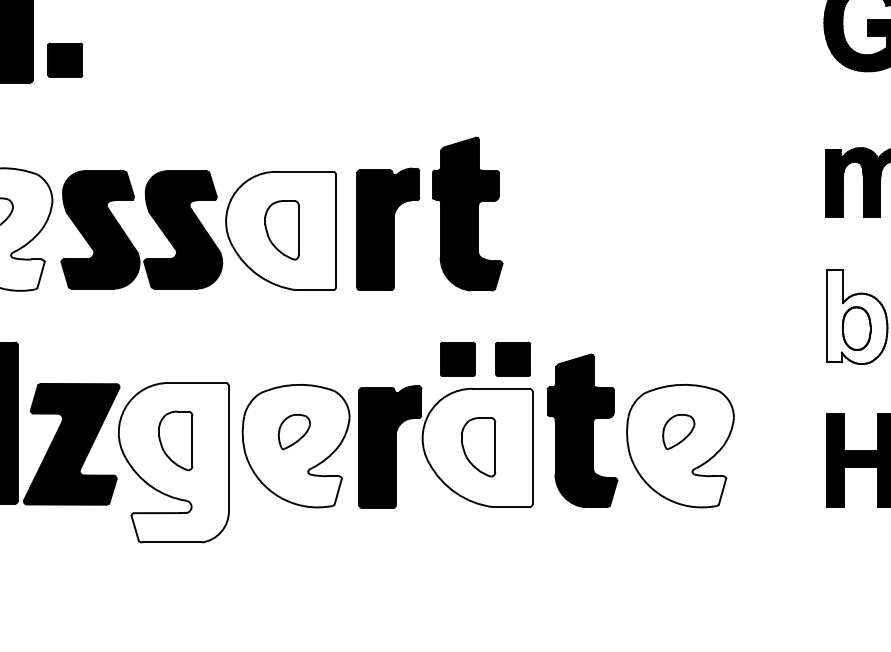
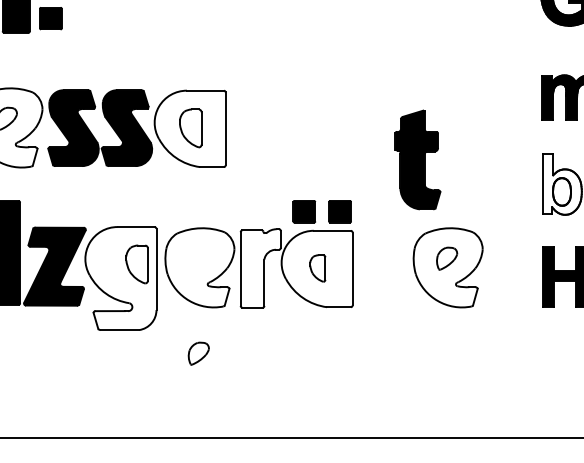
part: (430, 213) -> (286, 117), removed
part: (581, 430) -> (417, 159), moved
part: (293, 431) -> (198, 353), moved
part: (174, 440) -> (136, 264), moved
fill: (389, 447) -> (260, 268), removed
part: (478, 447) -> (317, 268), size x0.7

